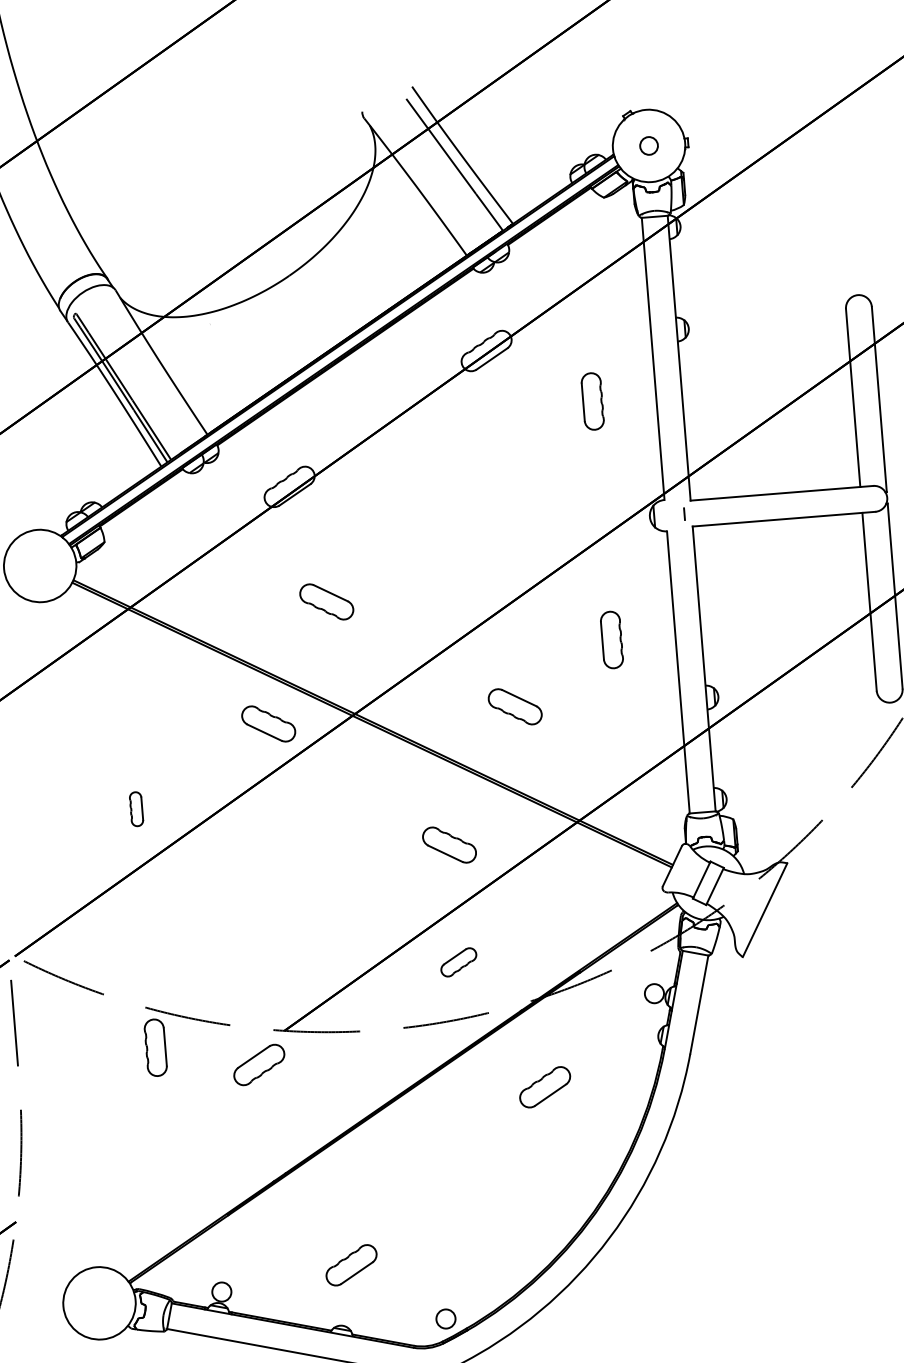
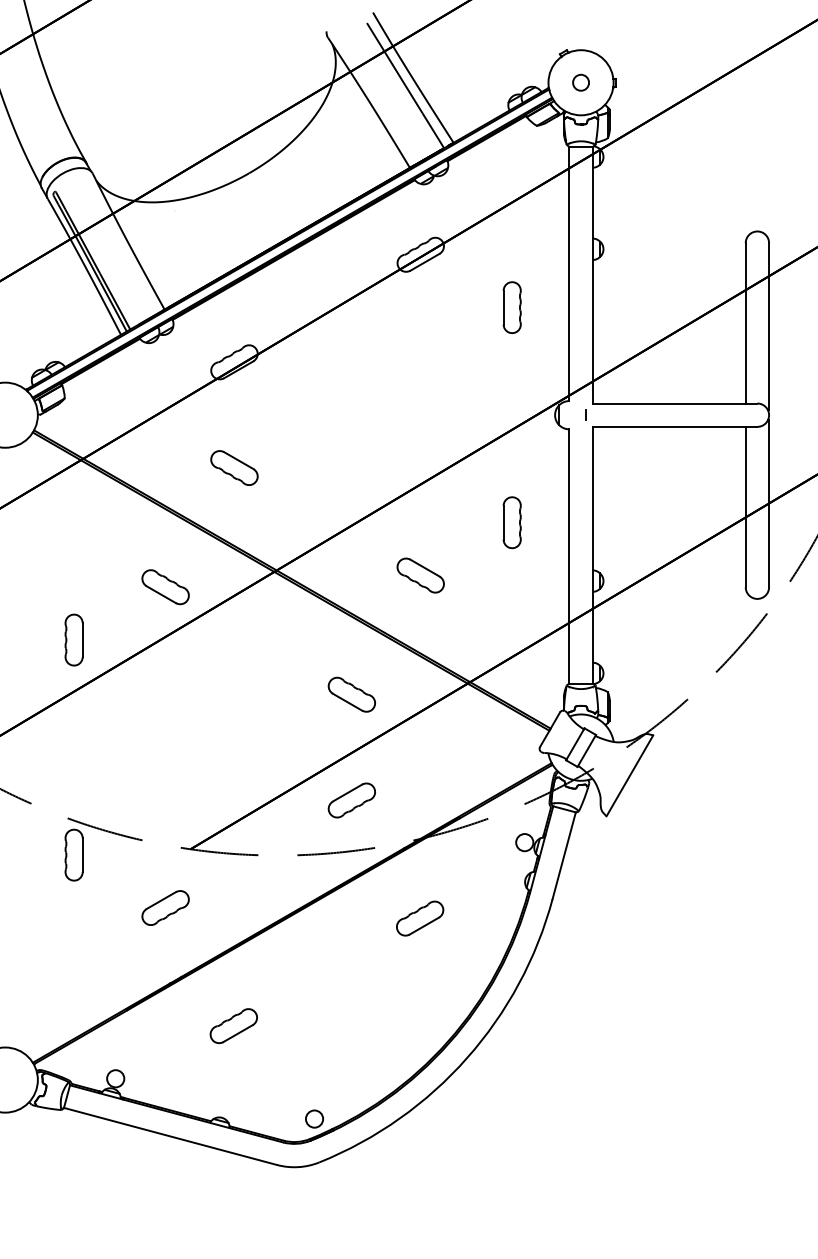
part: (326, 601) -> (234, 467), moved
part: (268, 724) -> (165, 587), moved
part: (135, 808) -> (73, 639), size x1.67
part: (458, 962) -> (351, 800), size x1.43
part: (259, 1064) -> (165, 907), moved
part: (351, 1265) -> (233, 1026), moved

